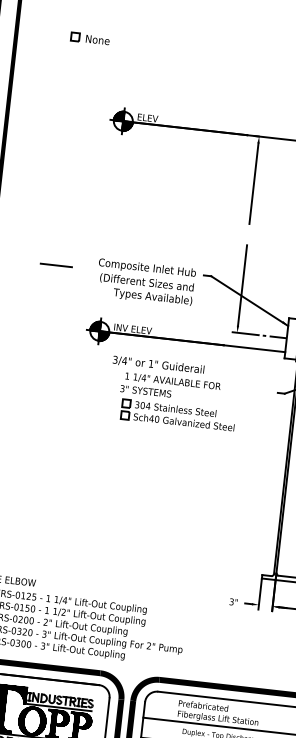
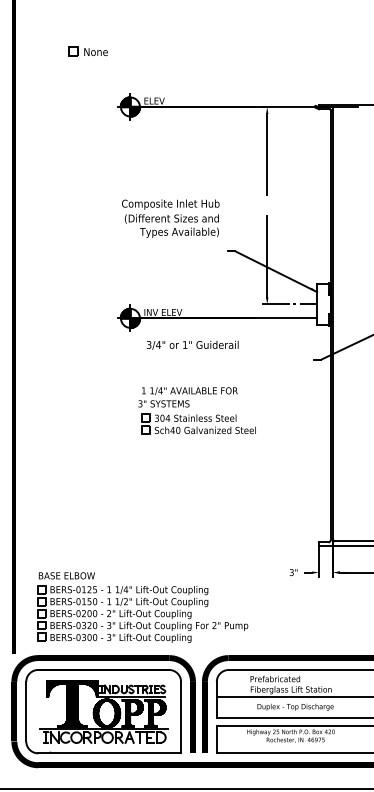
part: (89, 38) -> (87, 51), moved
line: (55, 265) -> (79, 257), removed
text: (145, 282) -> (170, 218), moved
part: (177, 401) -> (196, 410), moved

